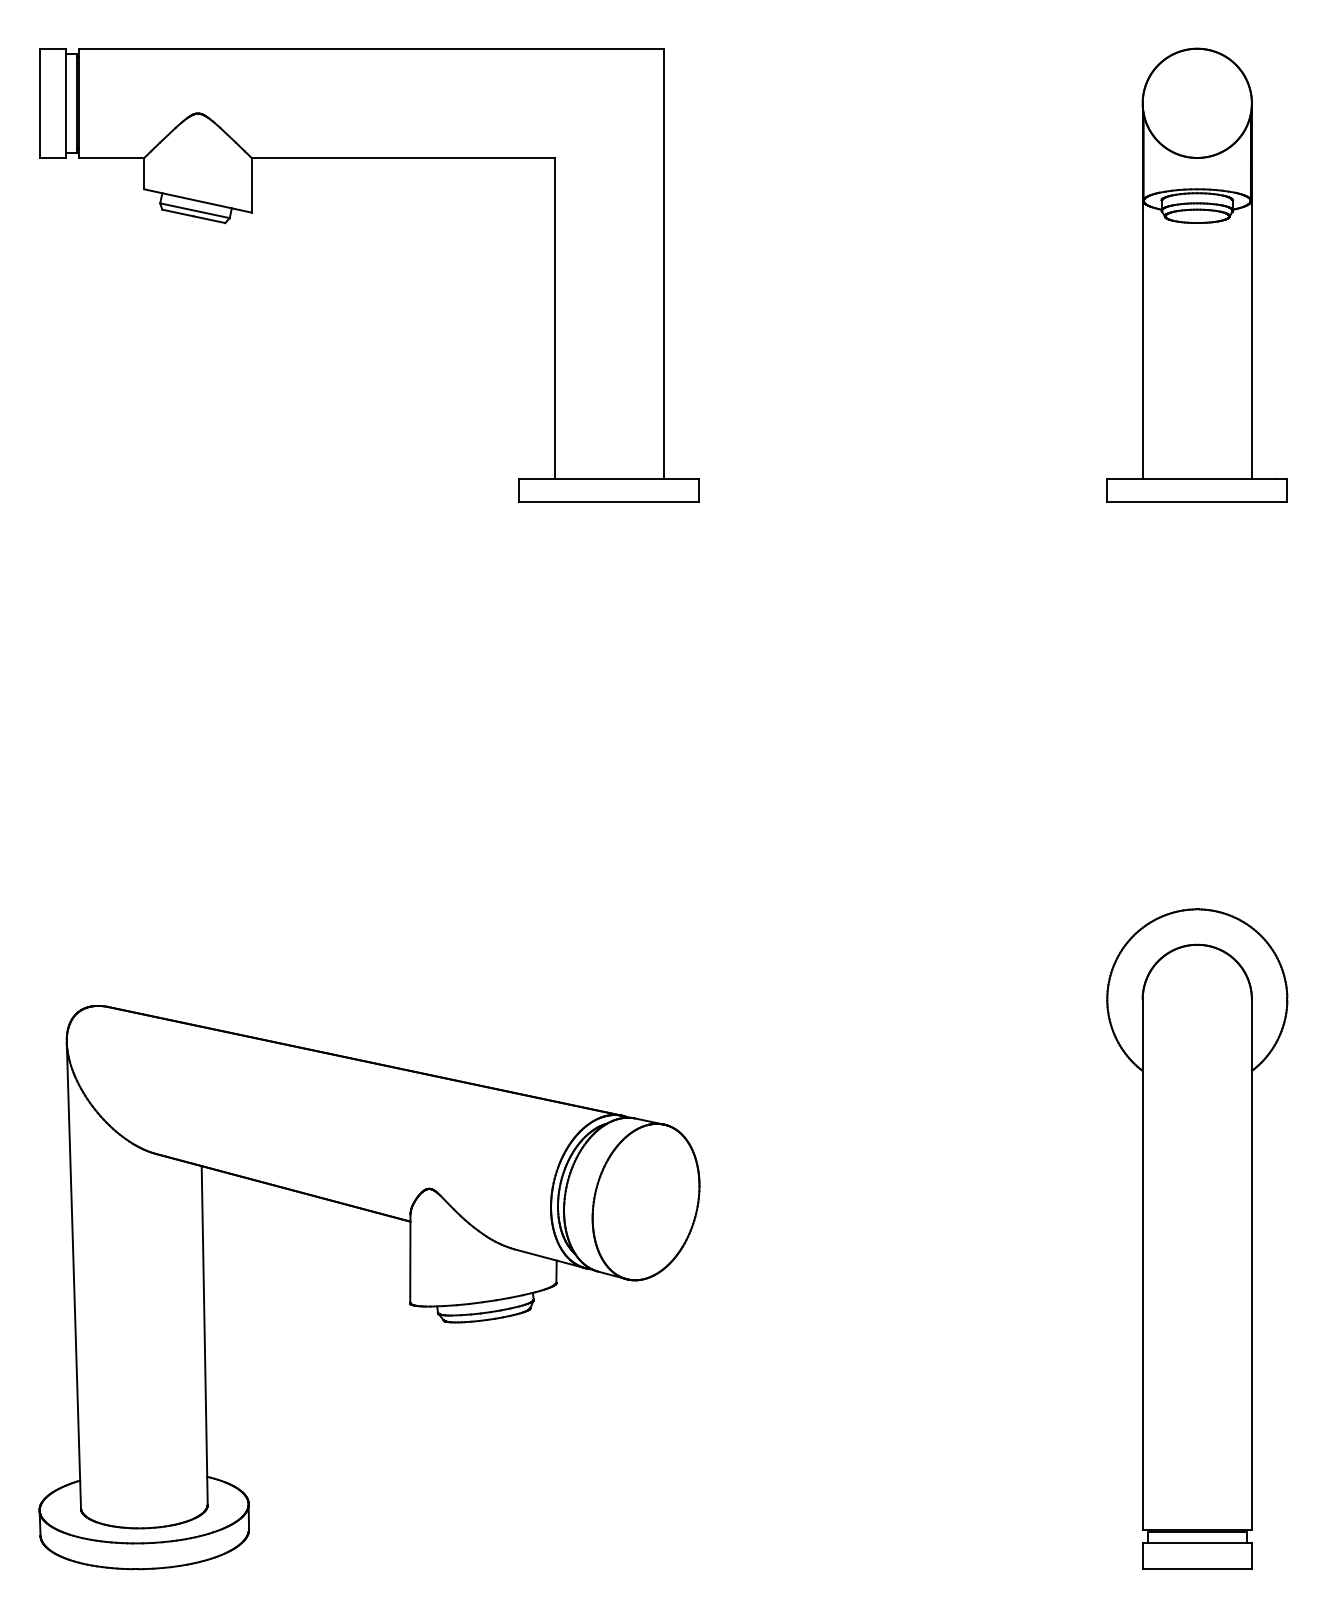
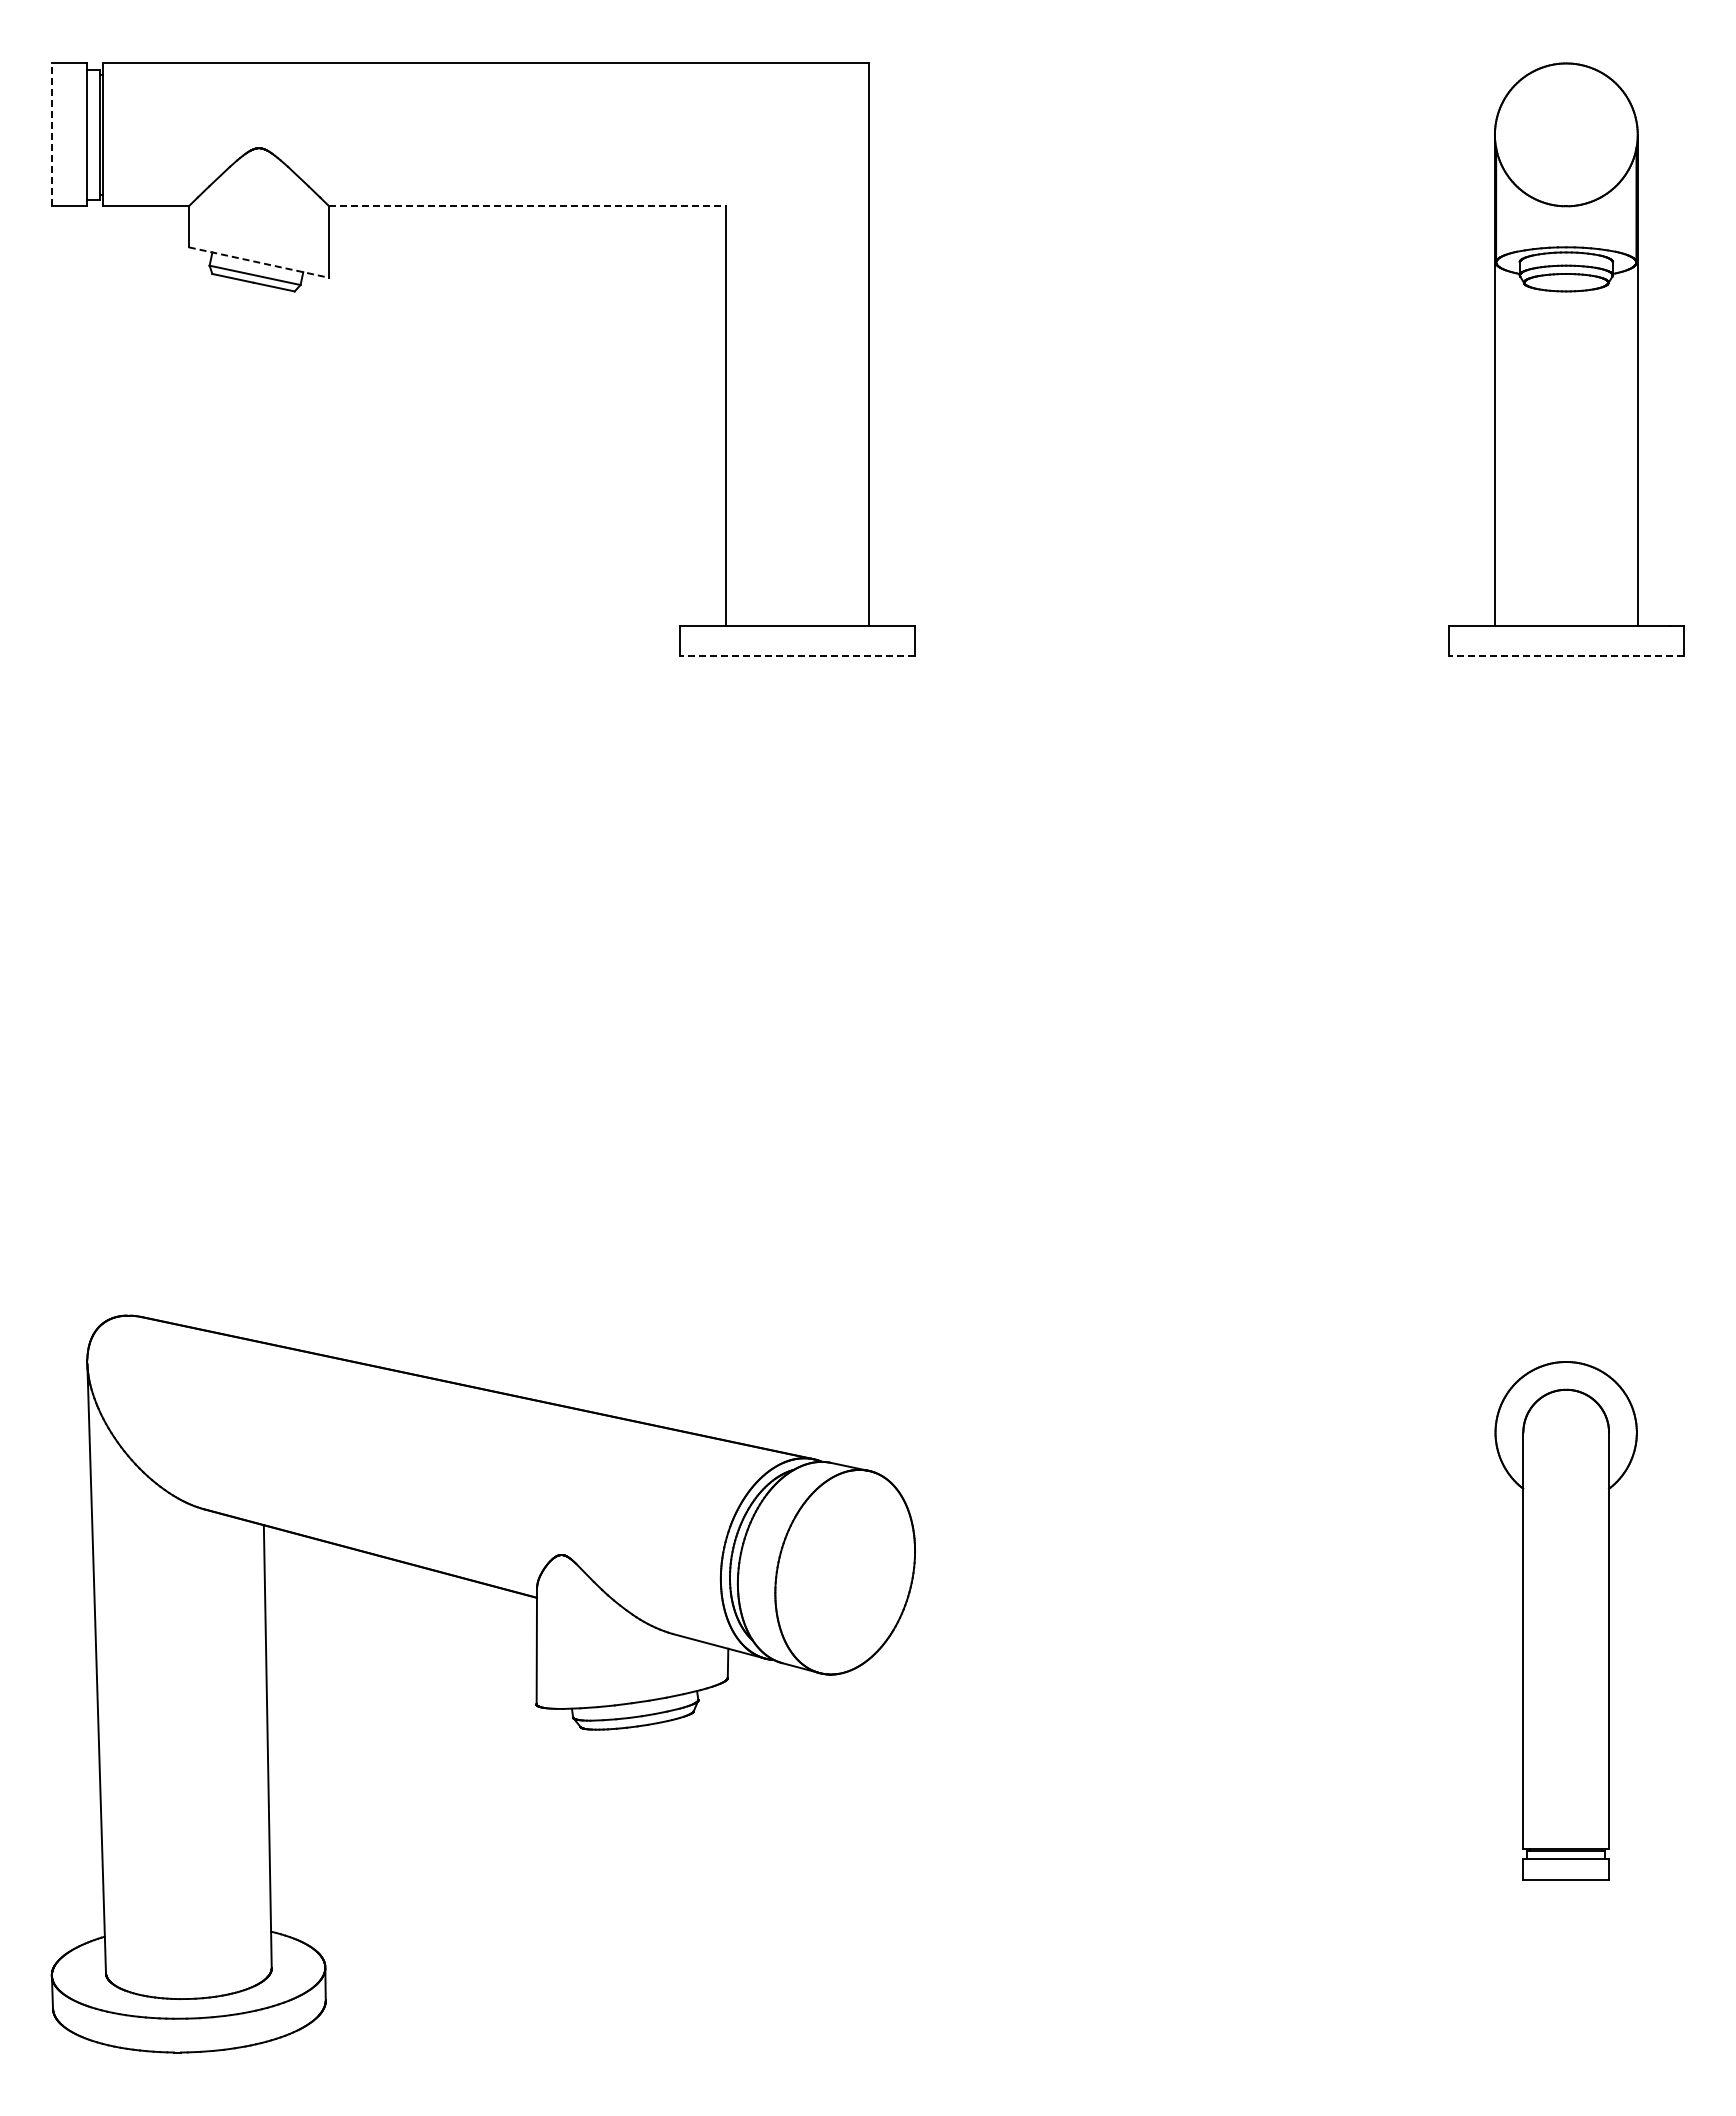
line: (39, 103) -> (51, 134), solid -> dashed
line: (403, 158) -> (528, 206), solid -> dashed
line: (198, 200) -> (259, 262), solid -> dashed
line: (609, 501) -> (797, 655), solid -> dashed
line: (1197, 501) -> (1566, 655), solid -> dashed
part: (1196, 1238) -> (1565, 1620), size x0.6

